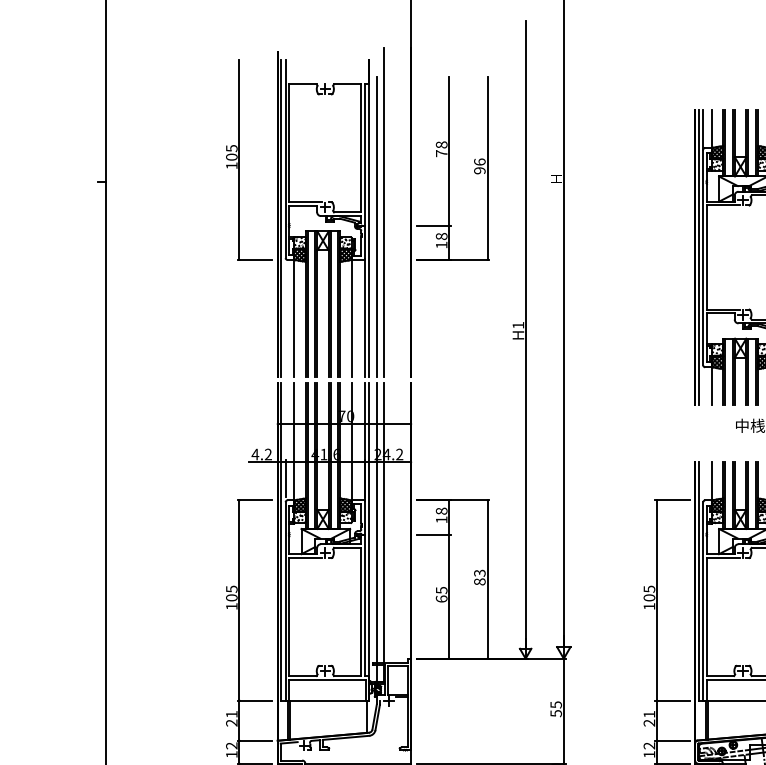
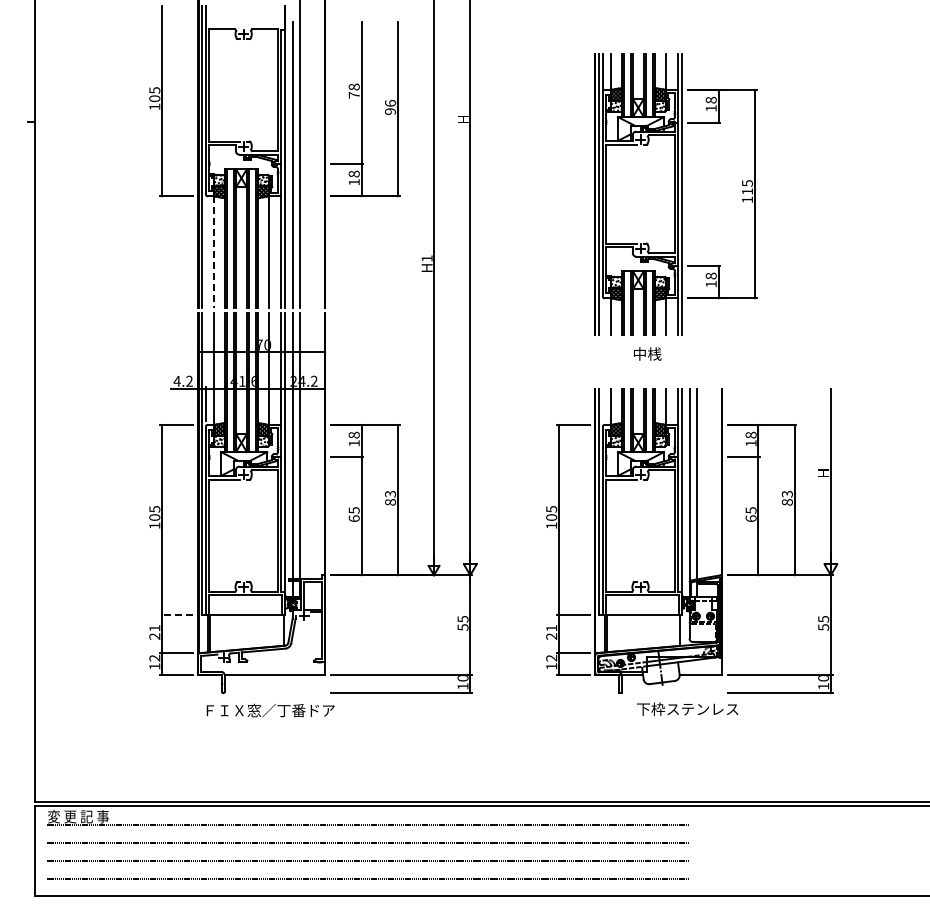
line: (294, 318) -> (214, 252), solid -> dashed
line: (254, 700) -> (176, 615), solid -> dashed

